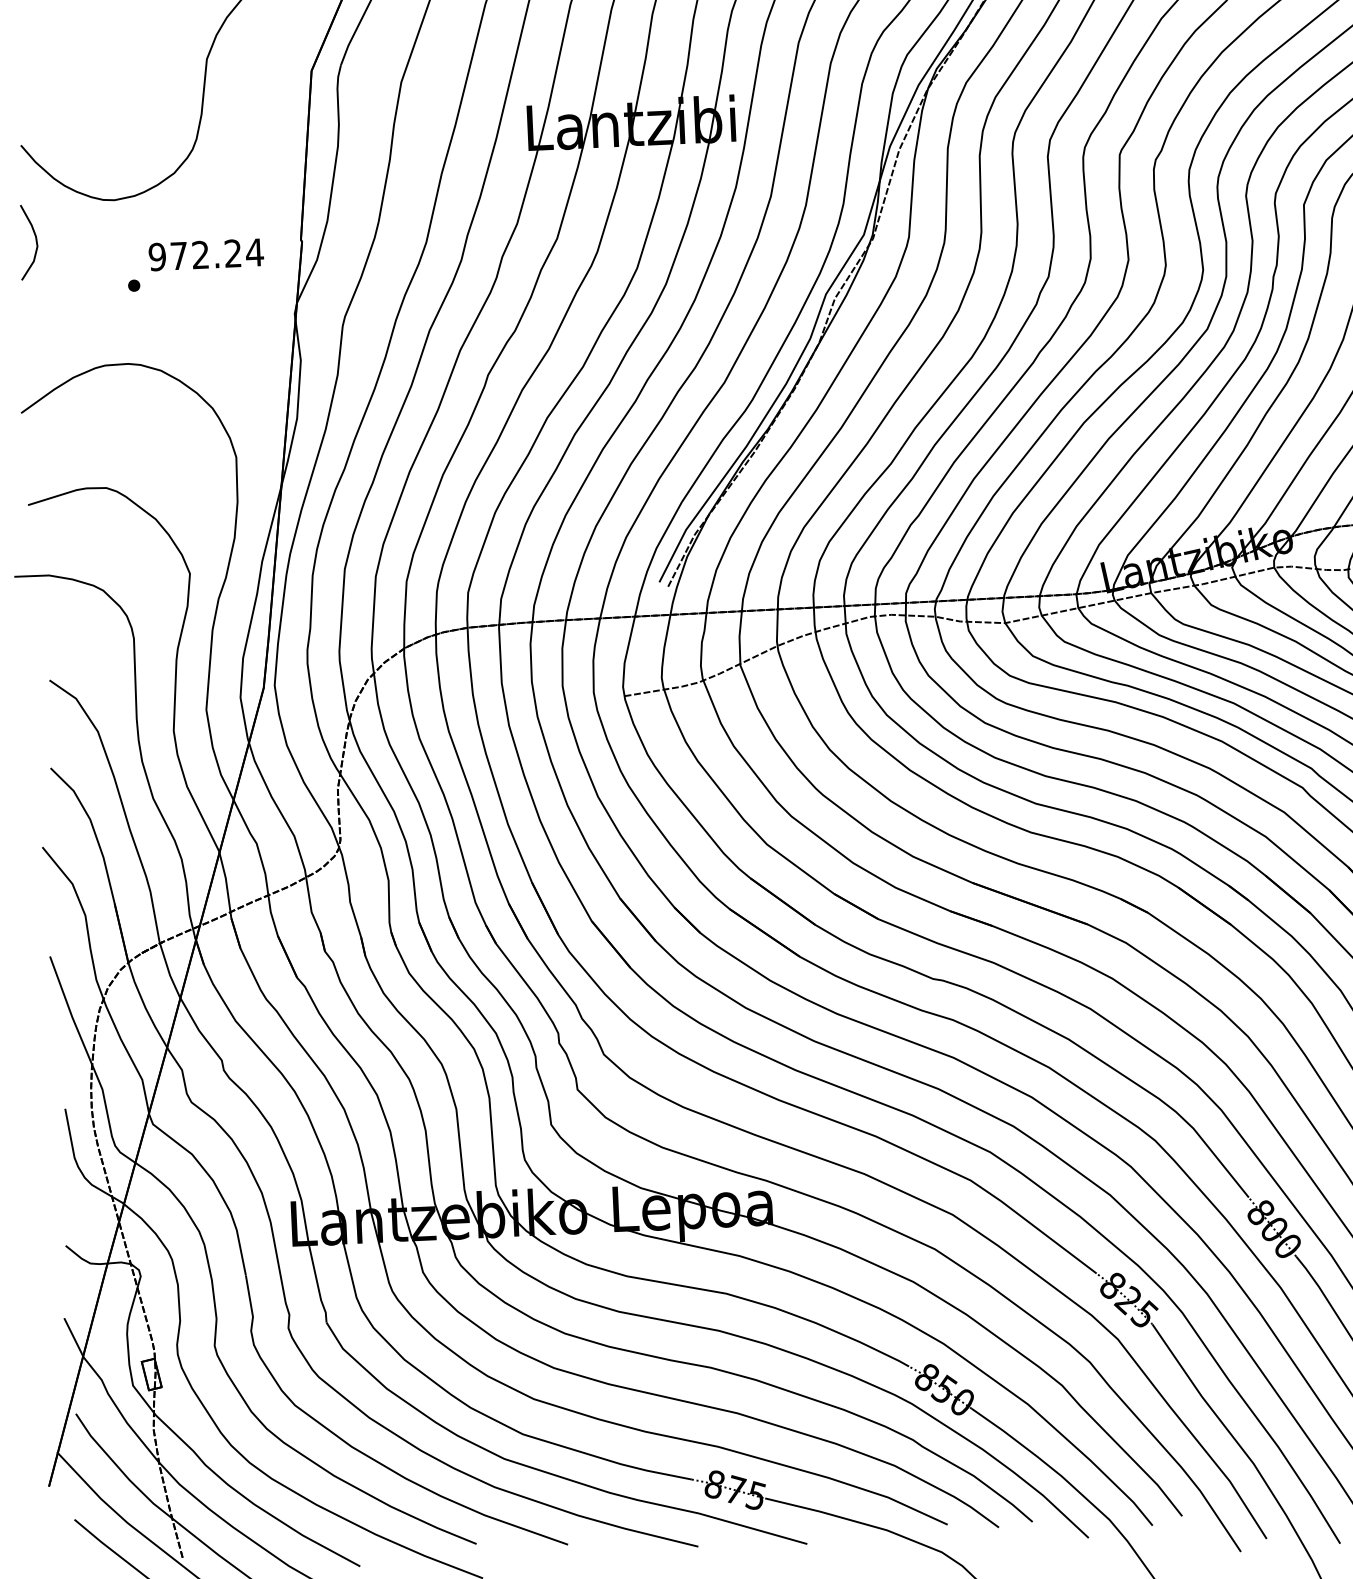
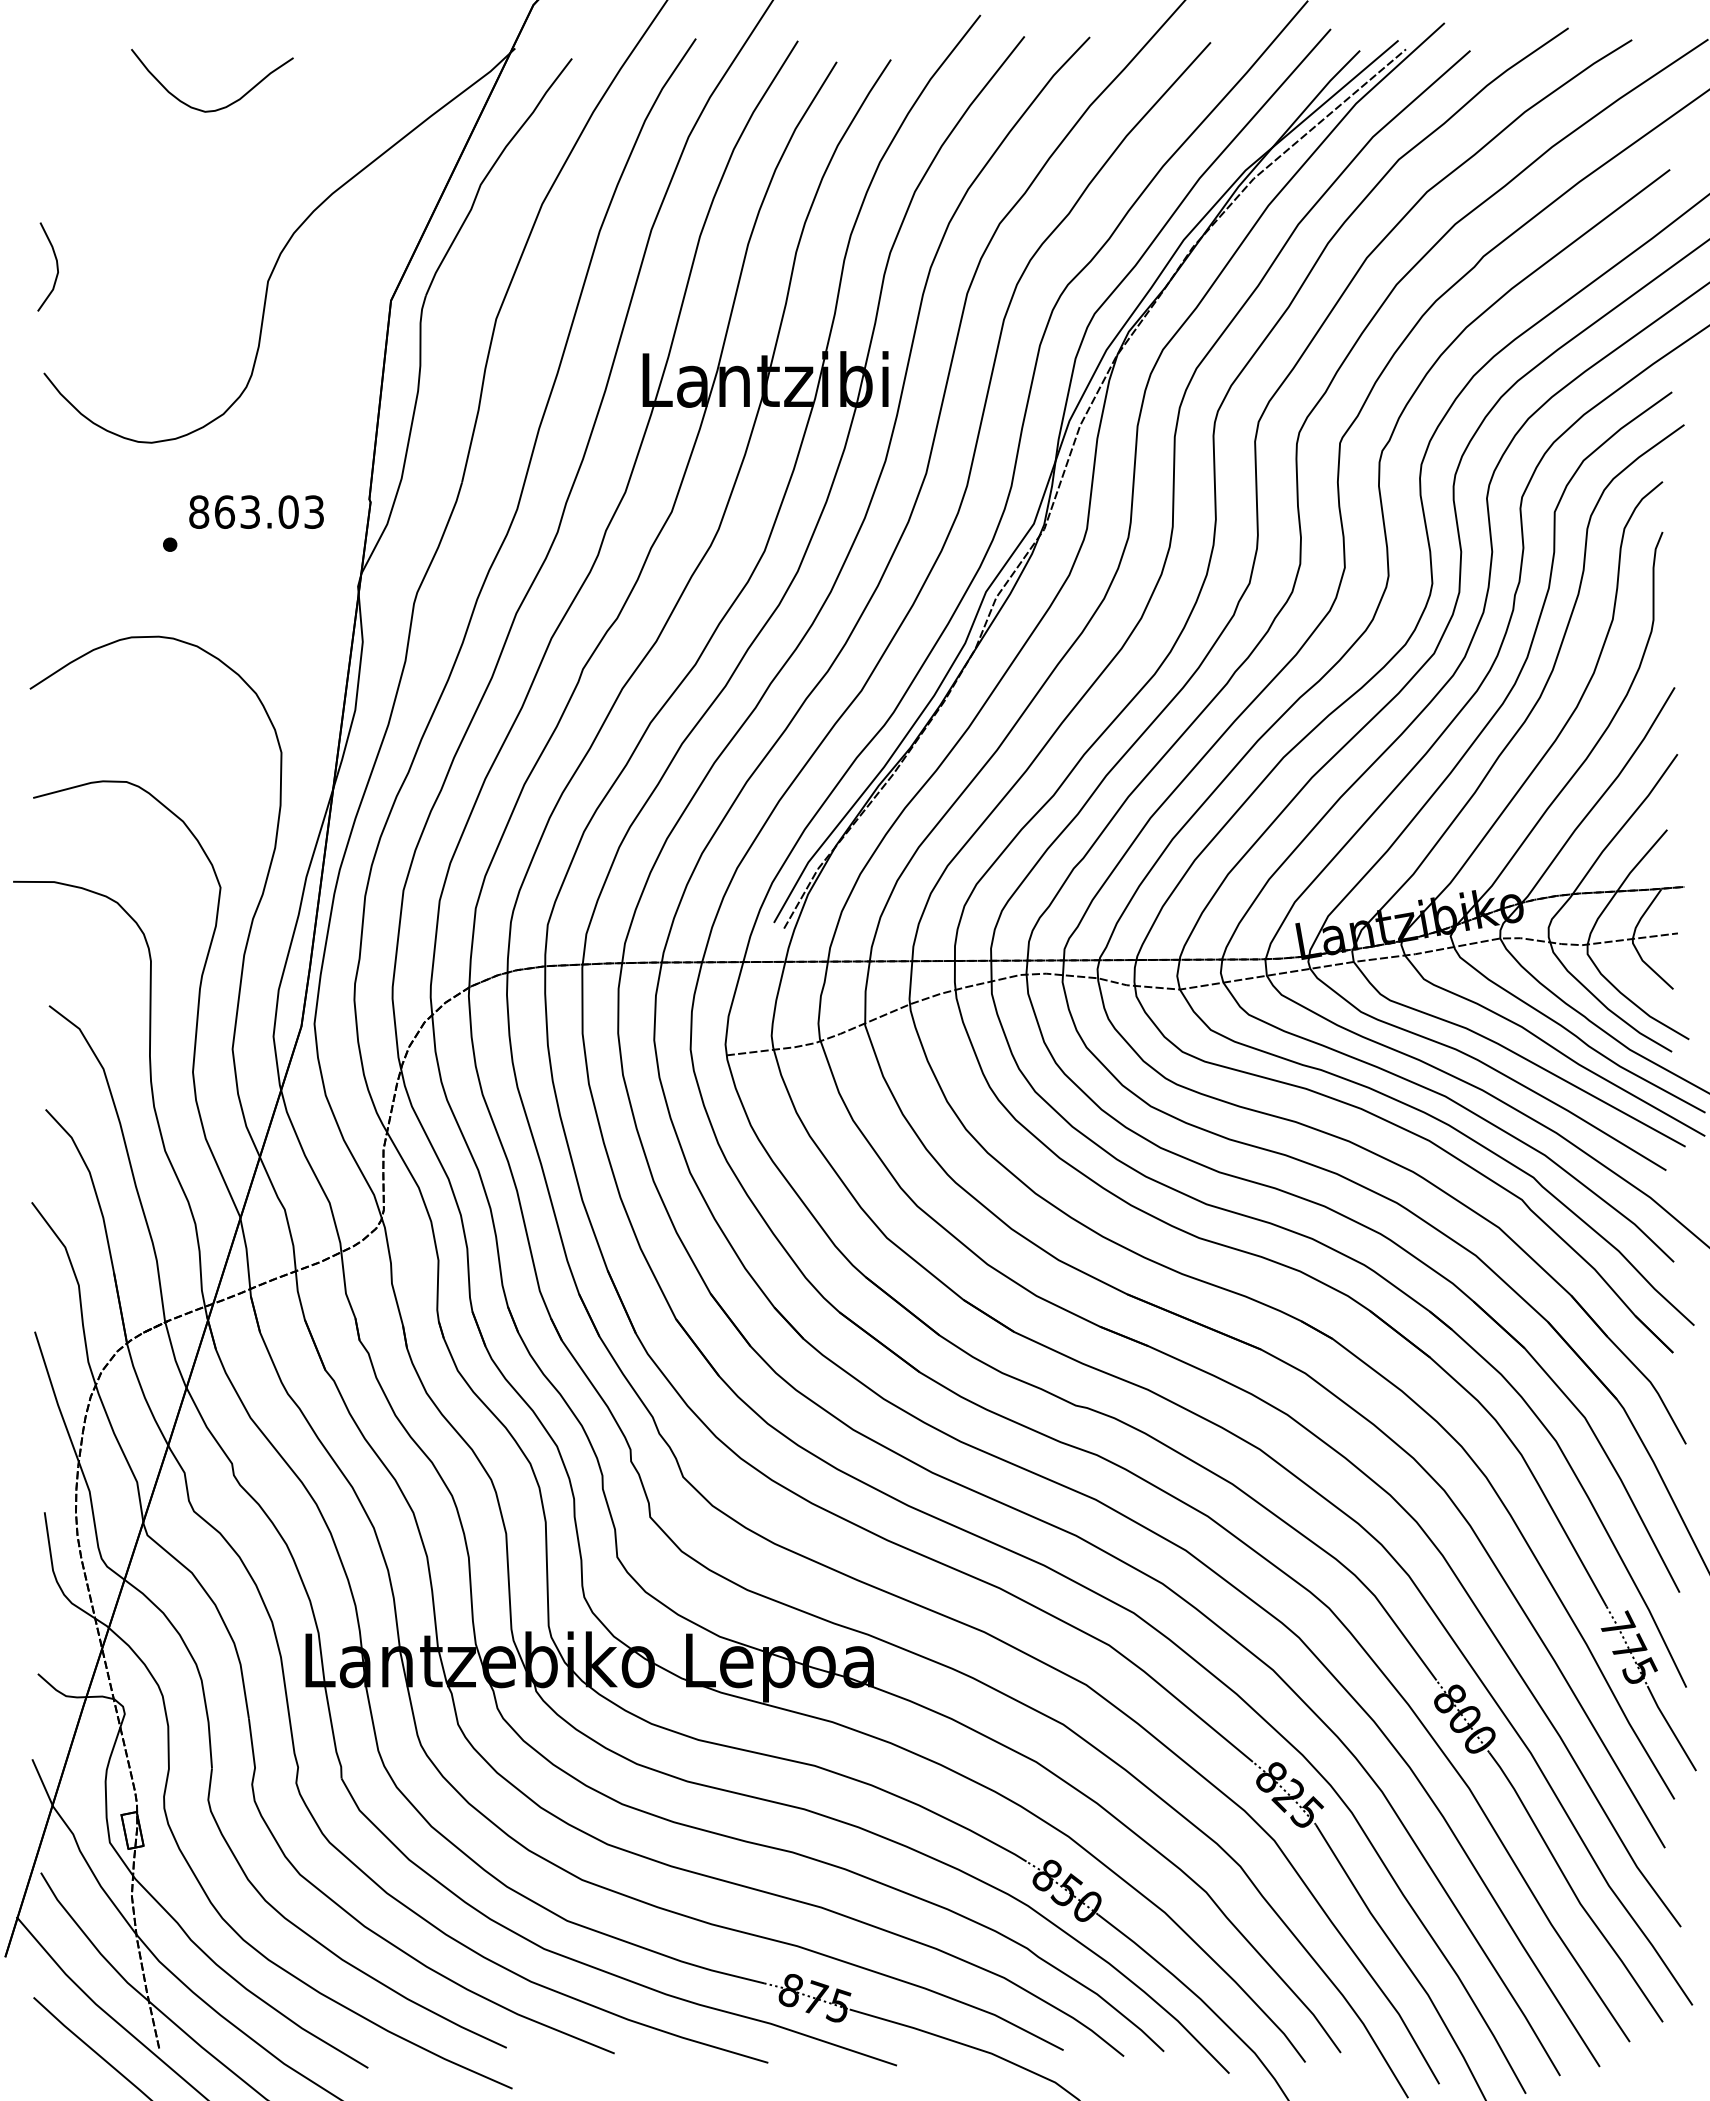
curve: (35, 241) -> (56, 266), moved
text: (205, 254) -> (256, 511), 972.24 -> 863.03

